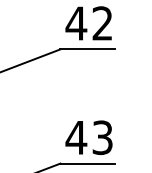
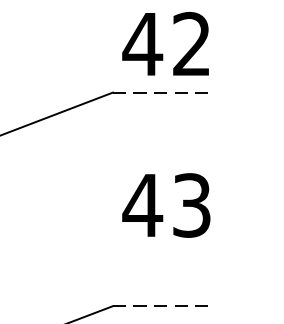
line: (88, 49) -> (165, 92), solid -> dashed
text: (88, 137) -> (165, 205), moved
line: (88, 163) -> (165, 305), solid -> dashed

